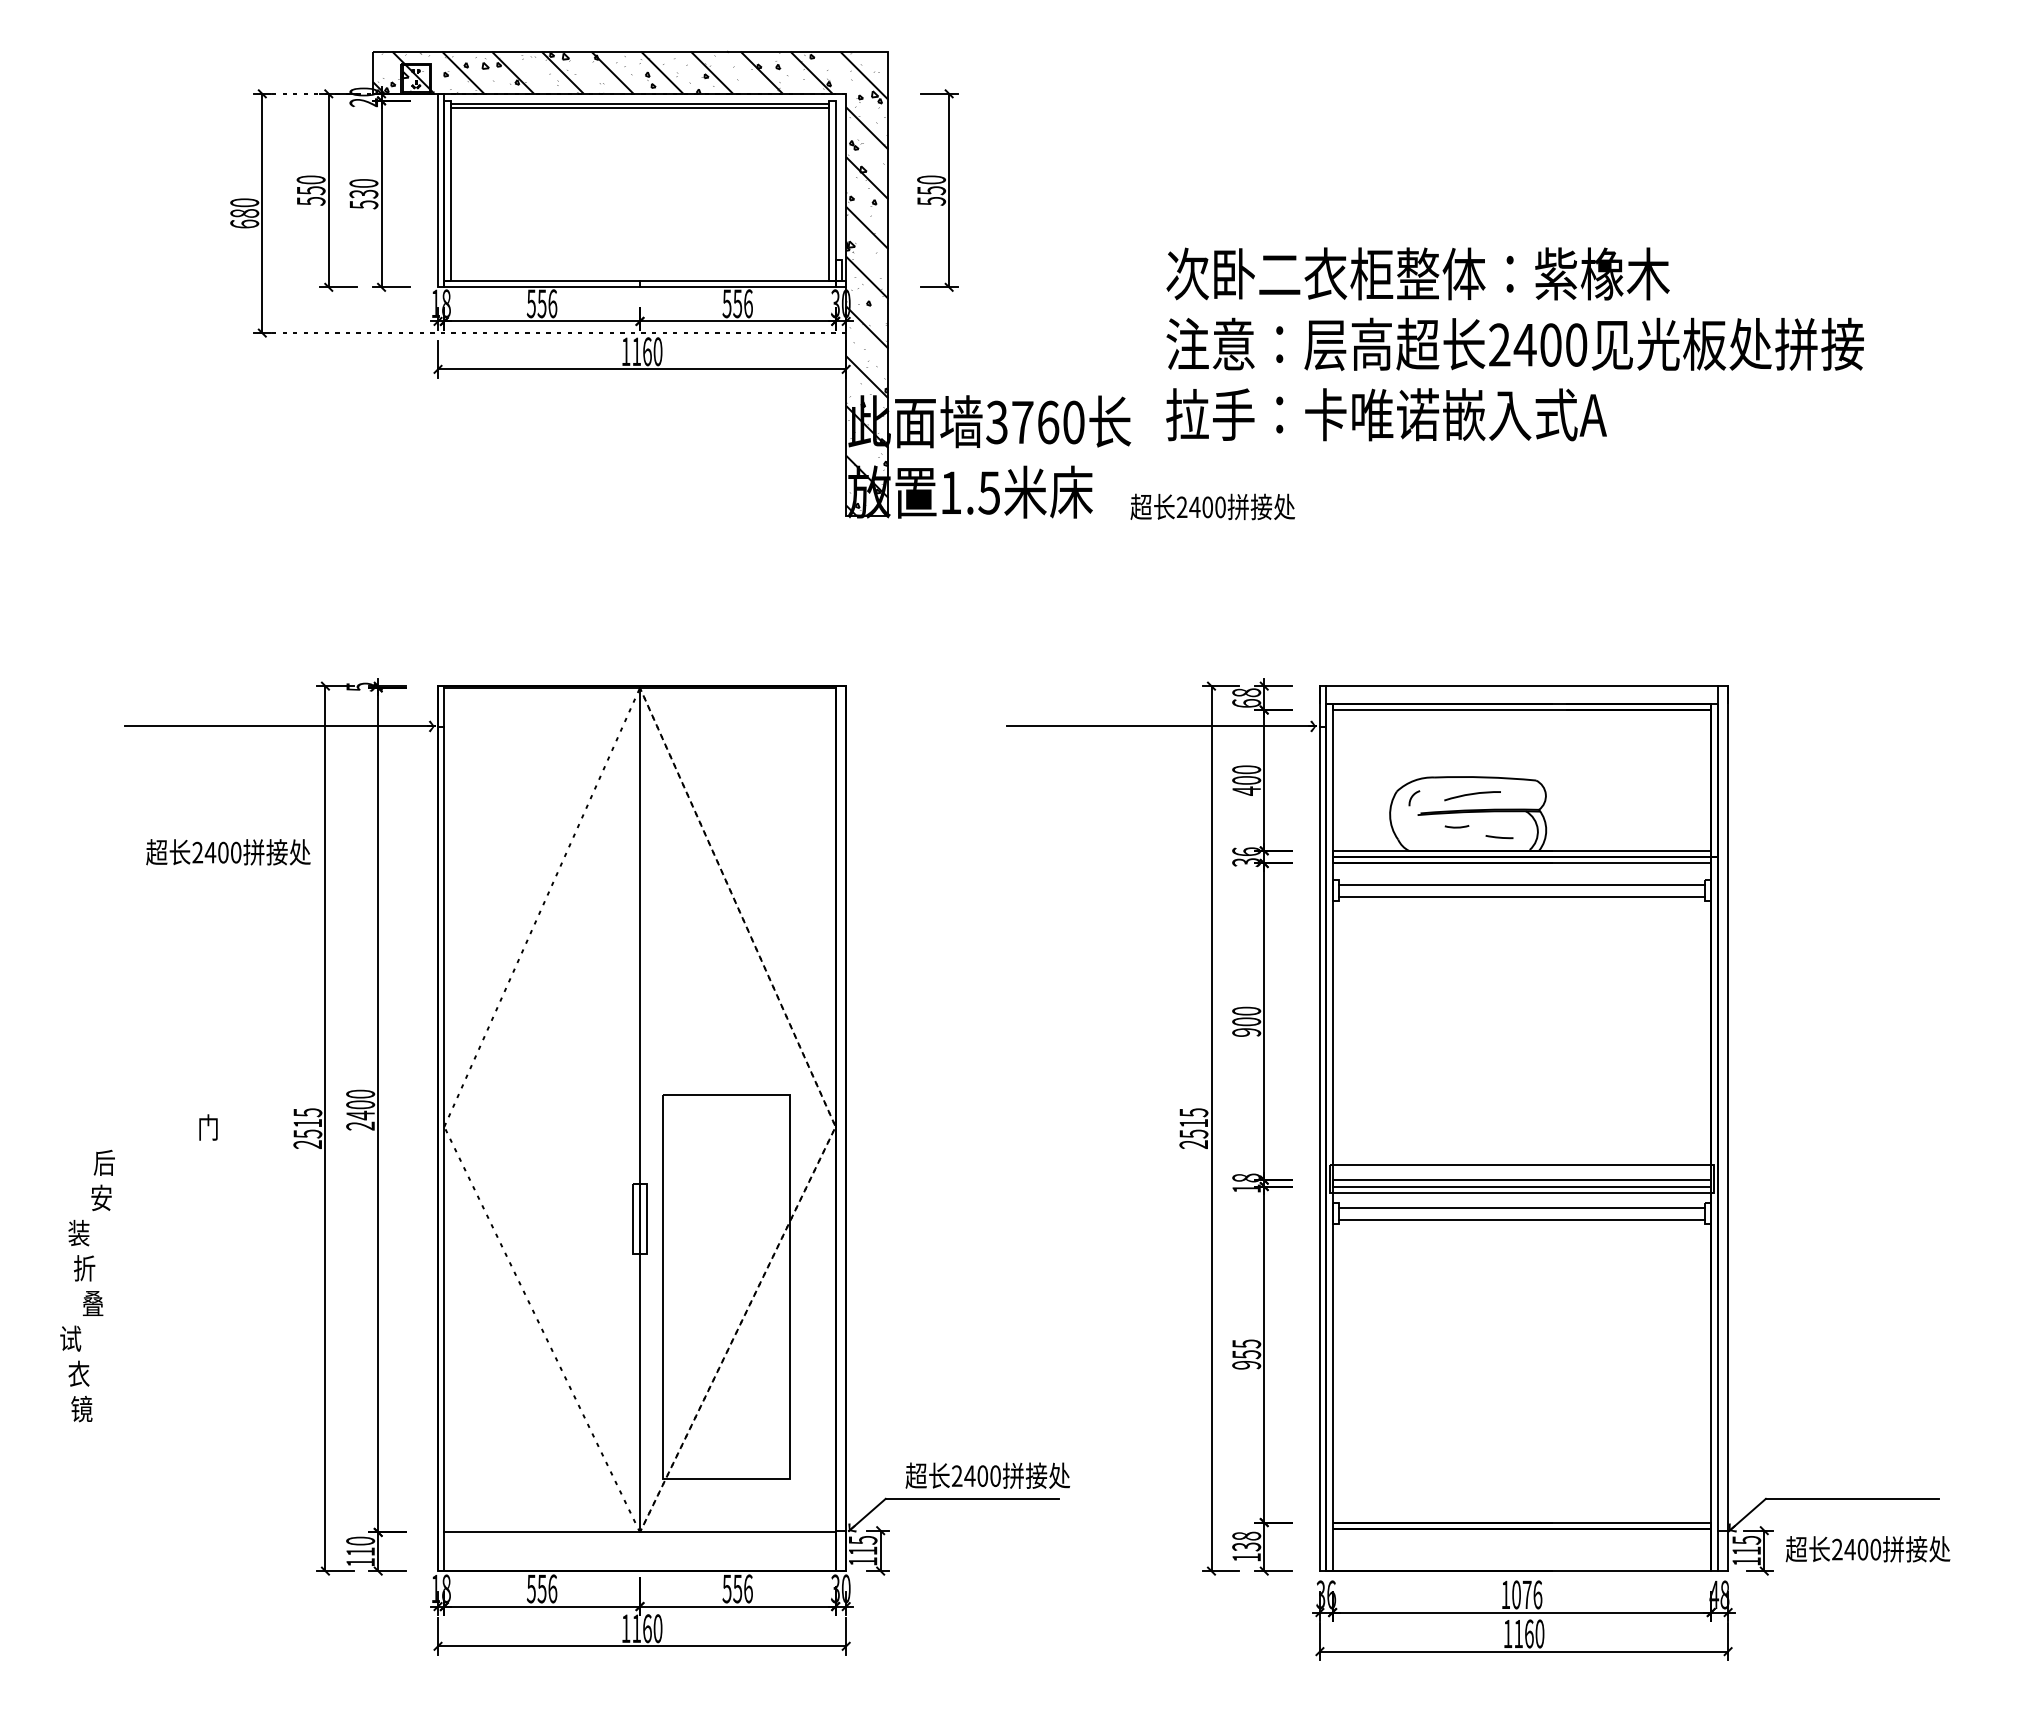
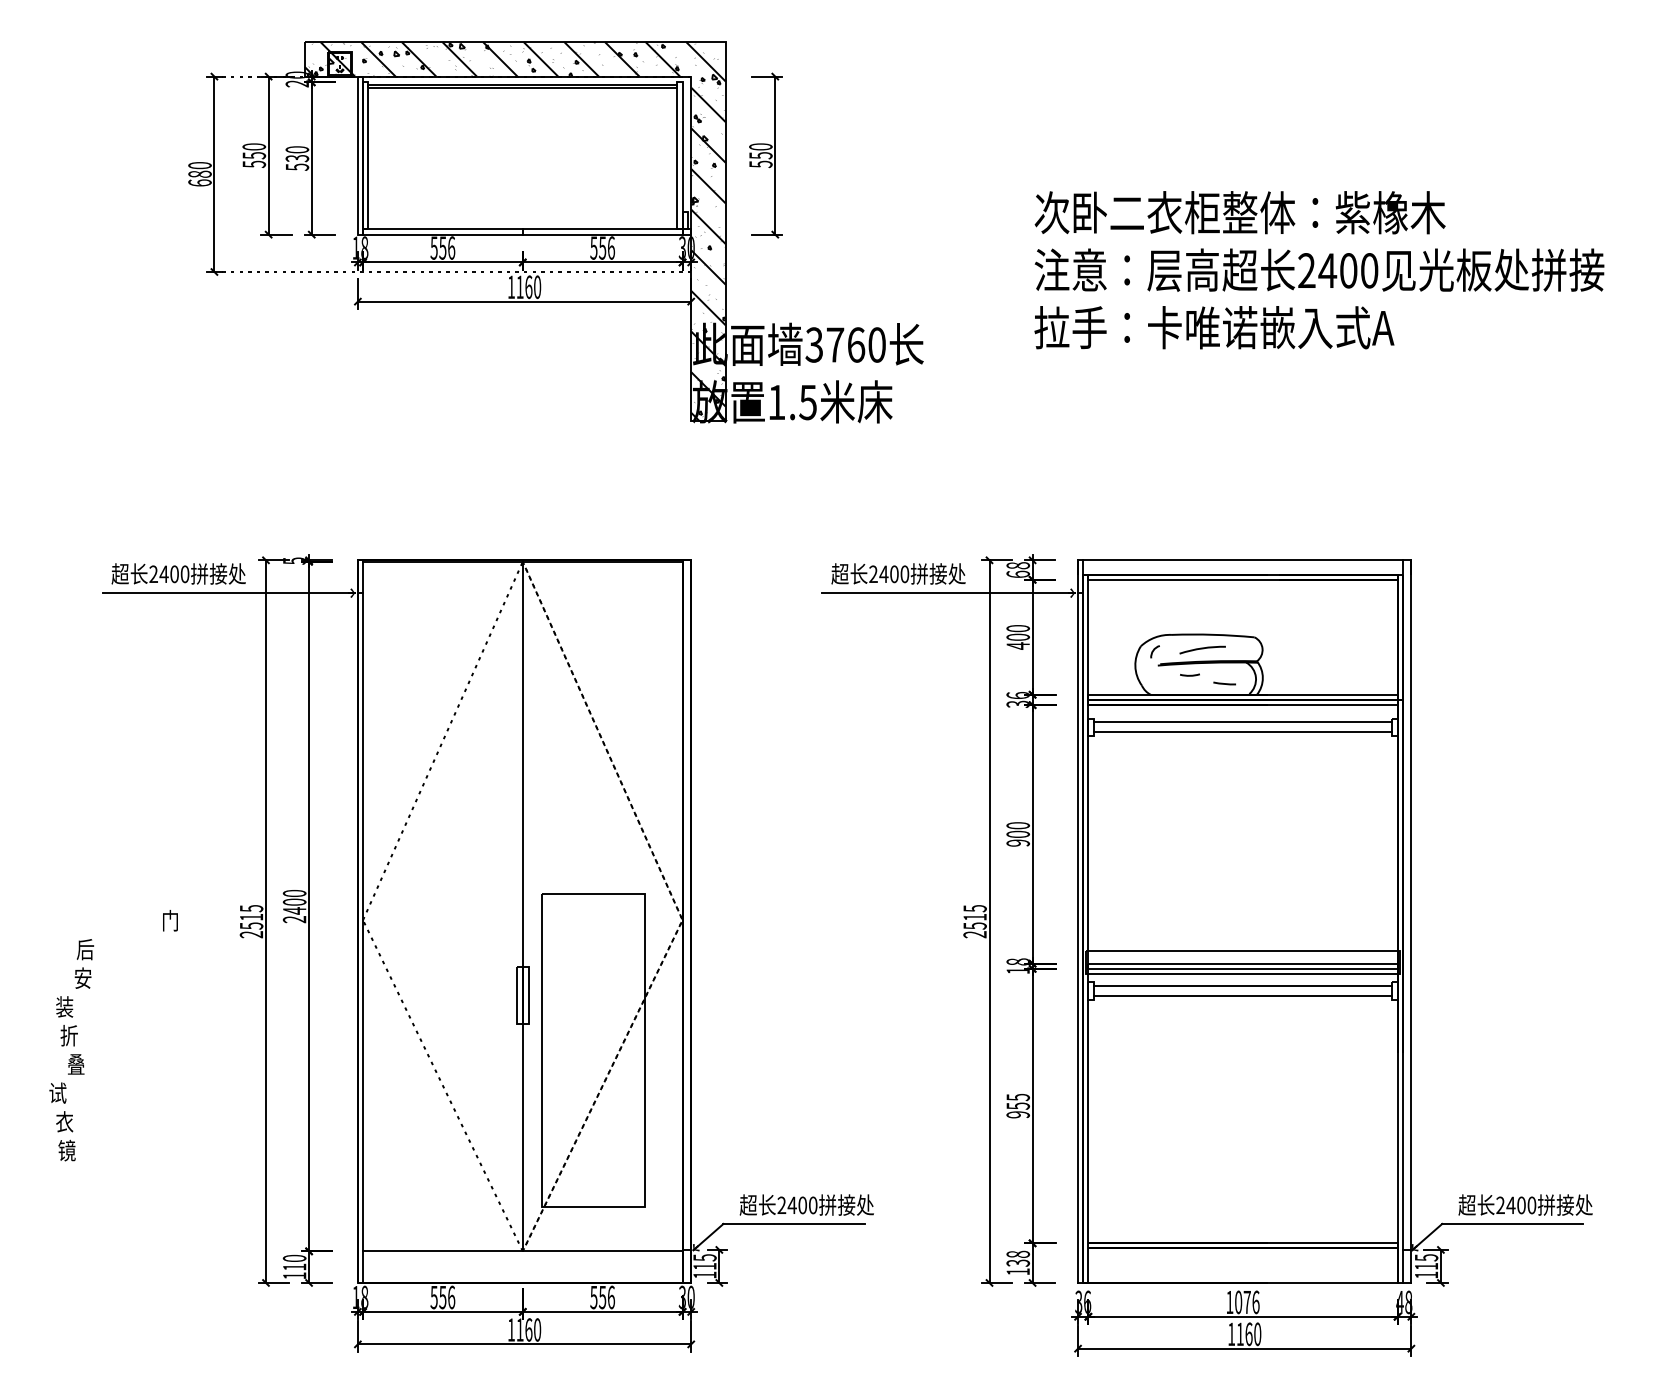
text: (1515, 344) -> (1319, 270), moved
text: (1212, 506) -> (898, 573), moved
text: (228, 851) -> (178, 573), moved
text: (1867, 1548) -> (1525, 1204), moved

